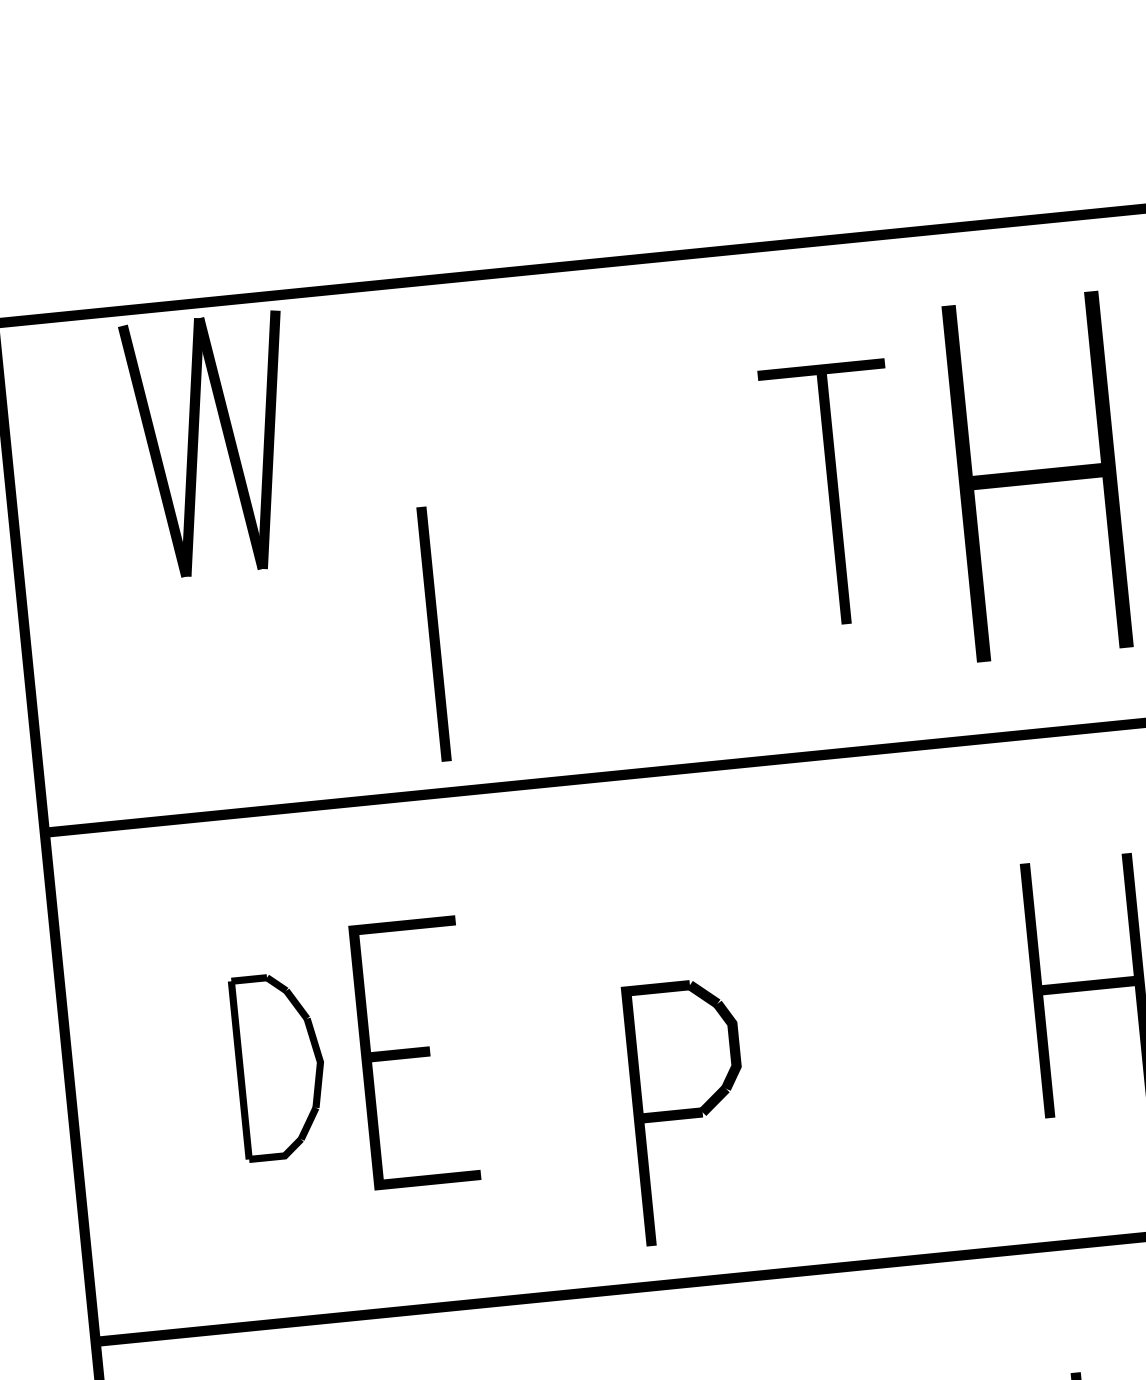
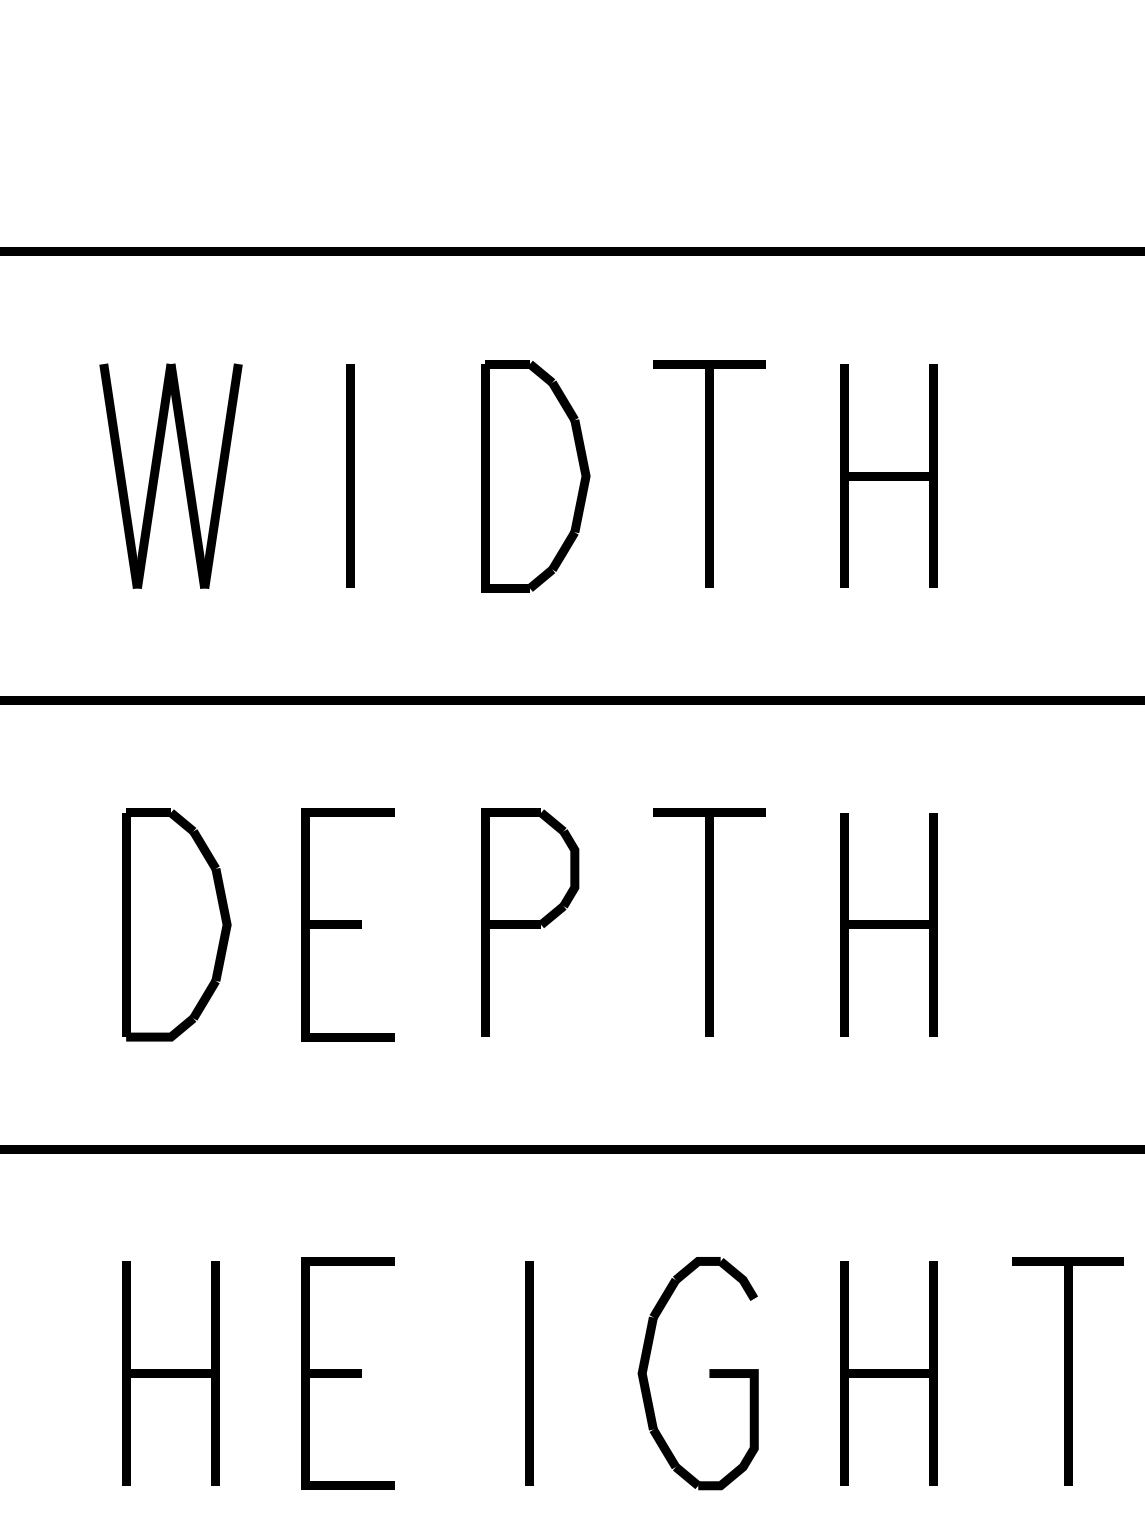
part: (198, 443) -> (159, 473), moved
part: (1037, 475) -> (888, 475), size x0.71
part: (636, 516) -> (535, 476), added
line: (434, 633) -> (350, 475), moved
part: (884, 1003) -> (709, 922), added
part: (413, 1052) -> (347, 924), moved
part: (280, 1065) -> (176, 924), size x1.43
part: (690, 1110) -> (530, 922), moved

